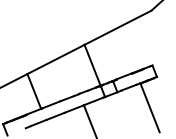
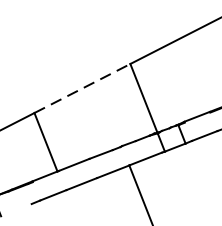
line: (56, 59) -> (83, 88), solid -> dashed

